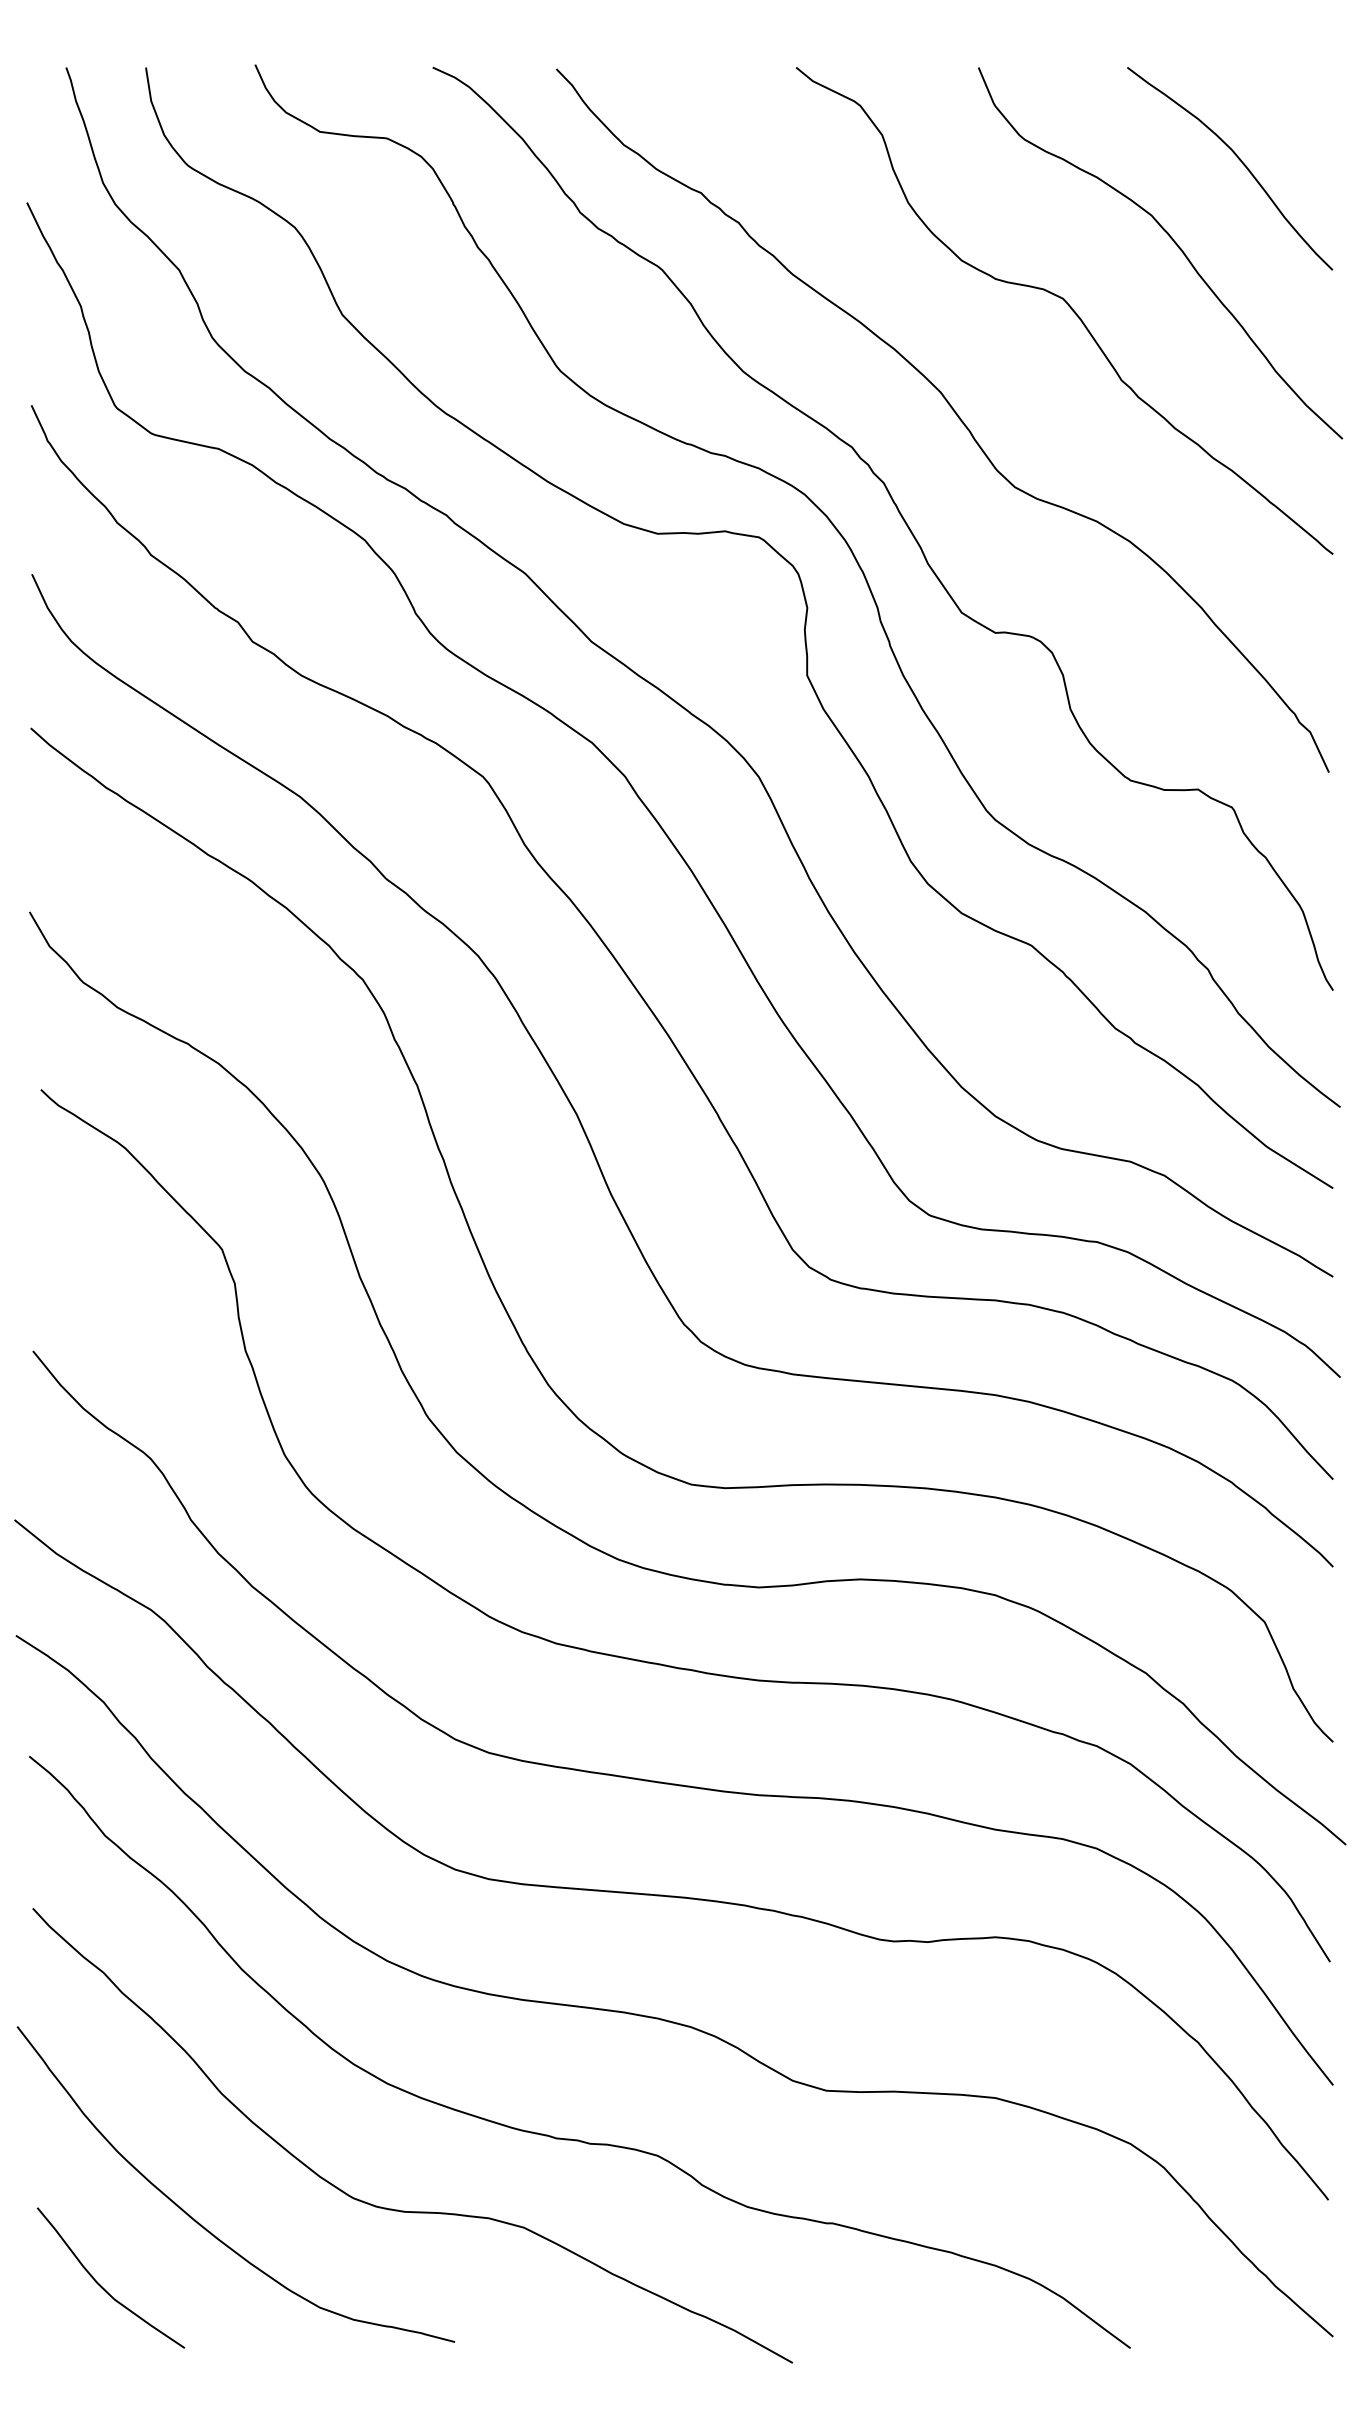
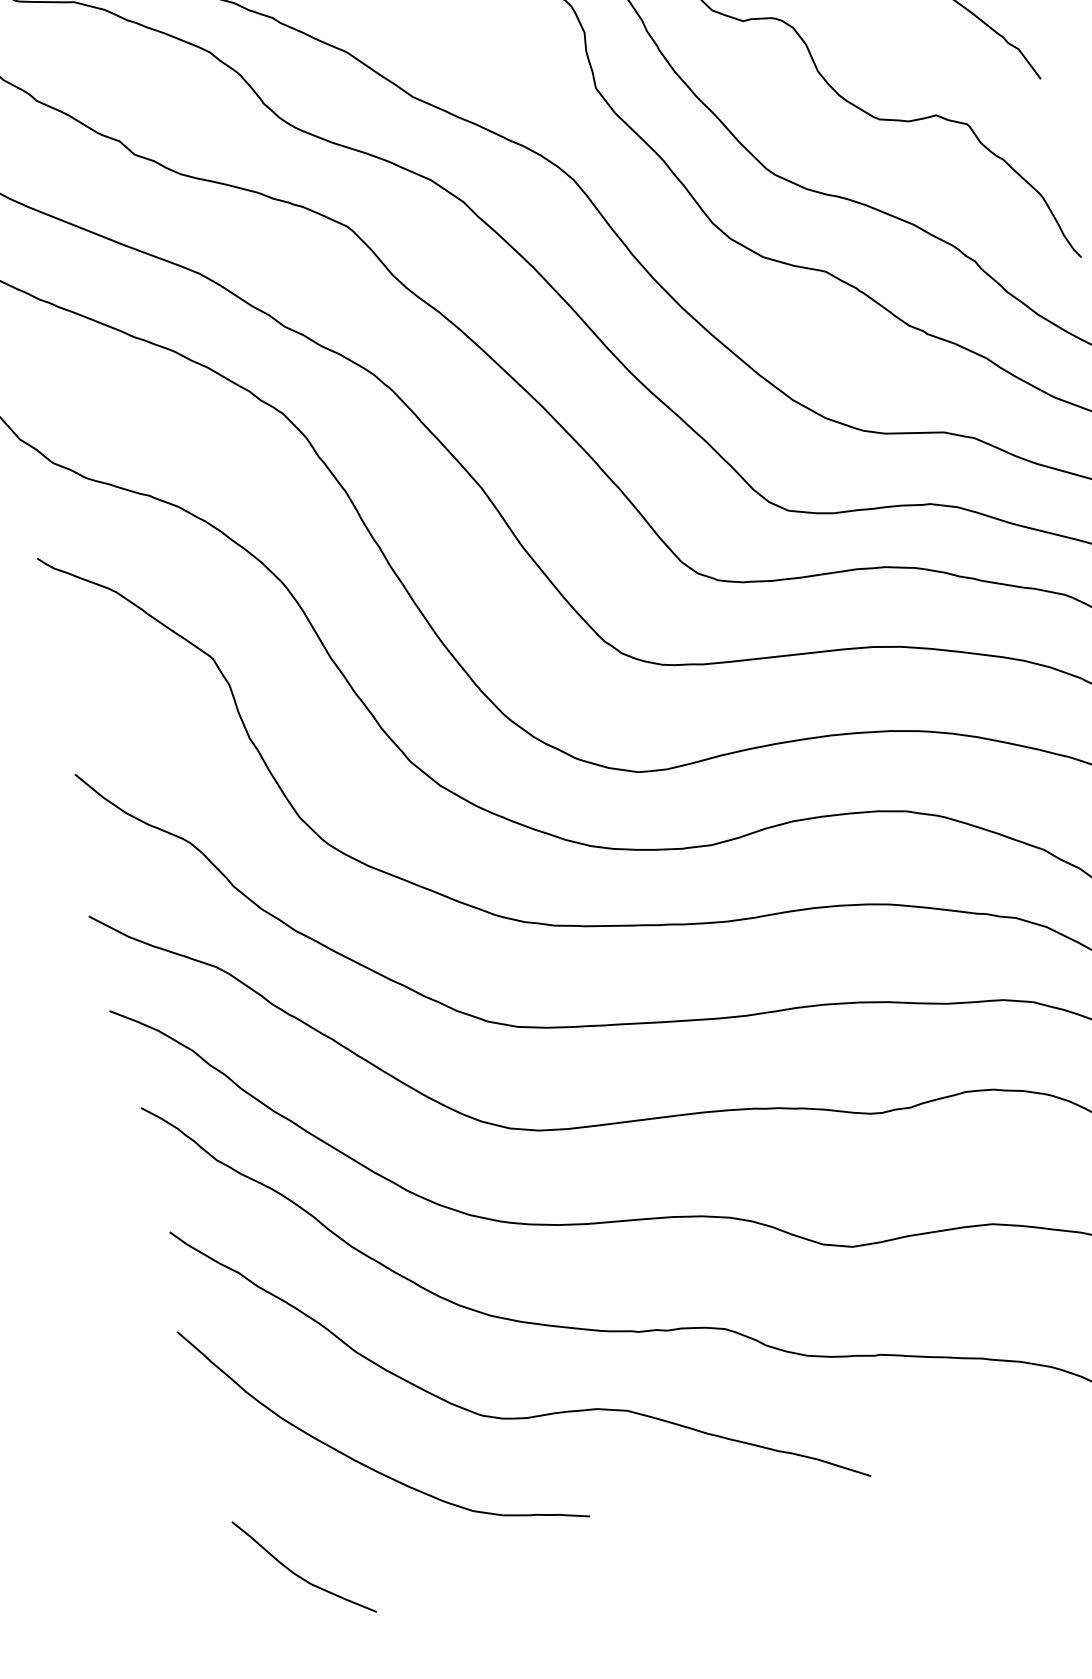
curve: (101, 2285) -> (297, 1574), moved

